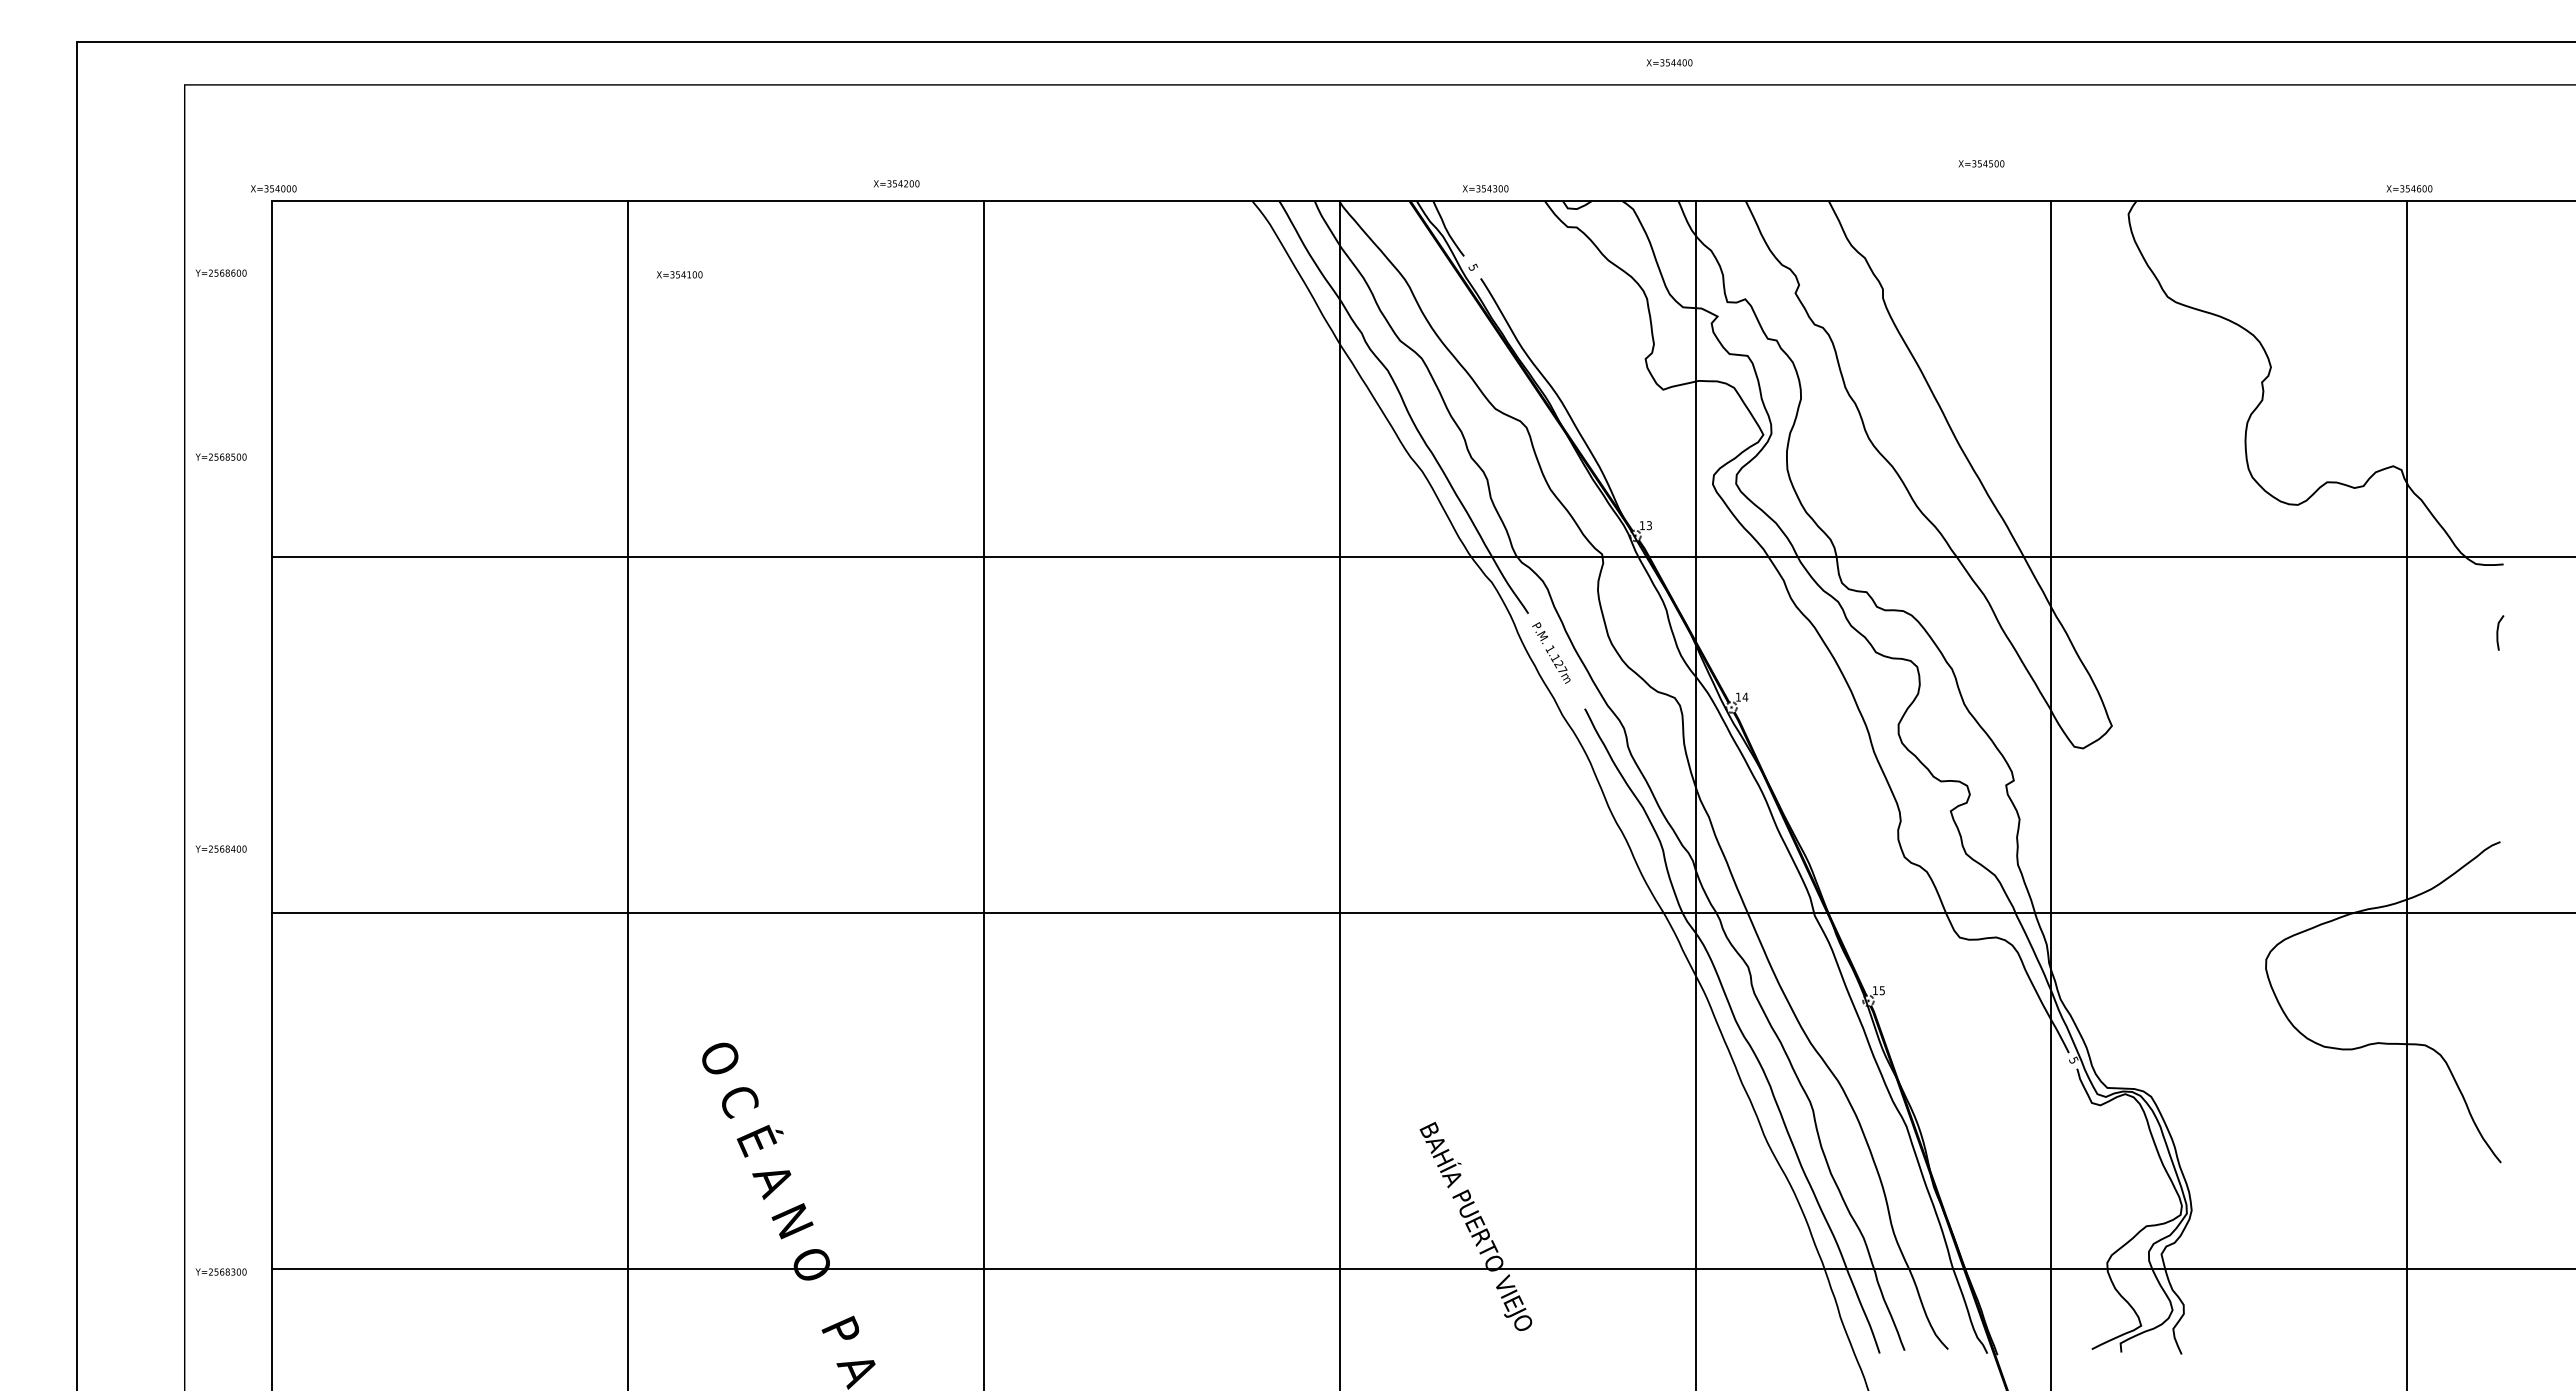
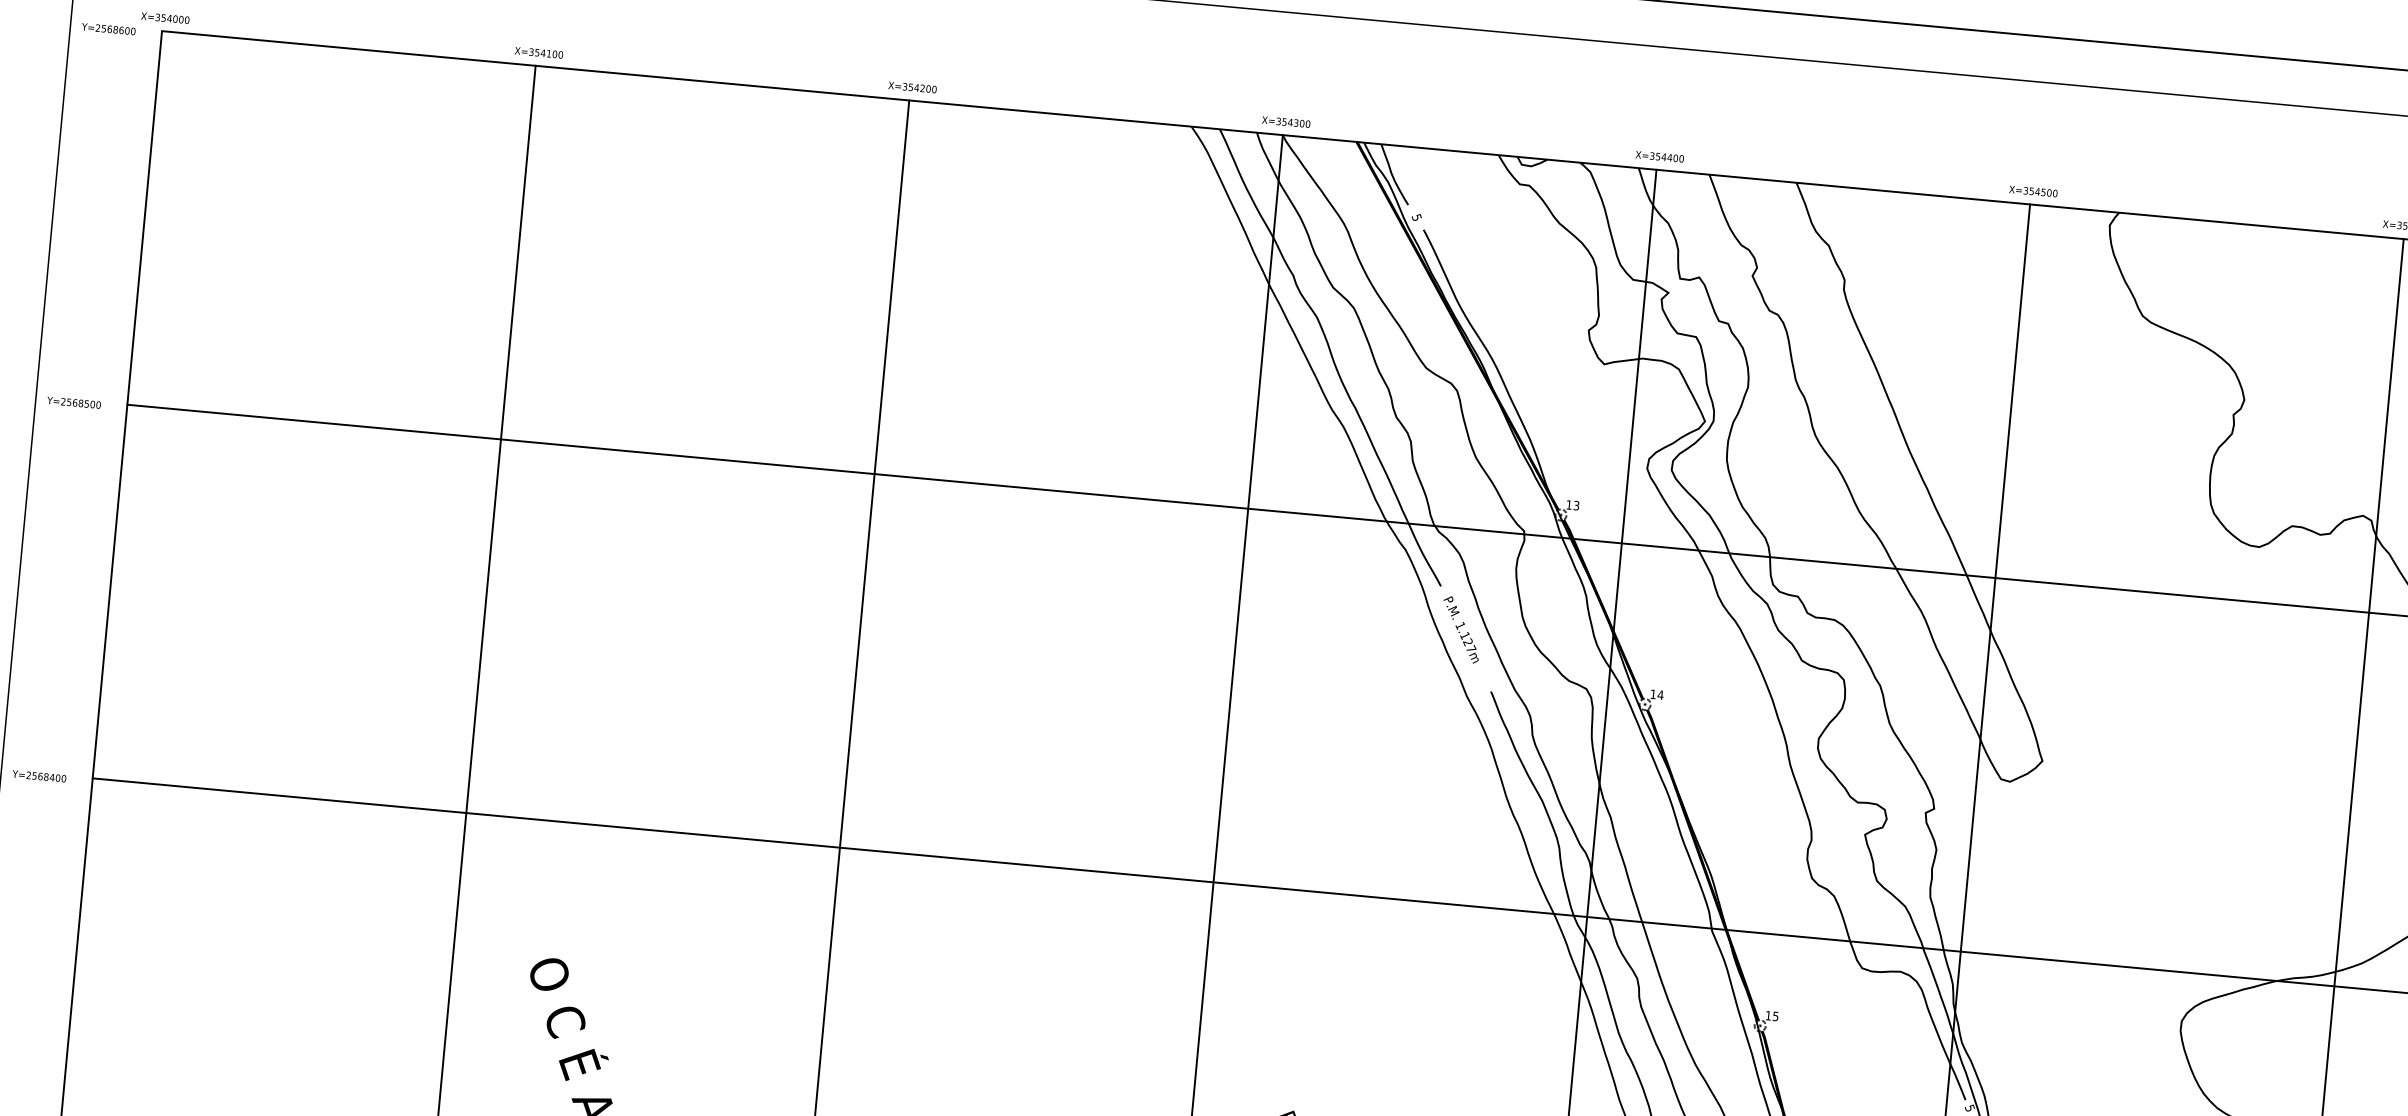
text: (1669, 62) -> (1659, 156), moved
text: (1981, 163) -> (2033, 191), moved
text: (896, 183) -> (912, 87), moved
text: (1485, 188) -> (1286, 121), moved
text: (220, 272) -> (108, 28), moved
text: (679, 274) -> (538, 52), moved
text: (220, 456) -> (73, 402), moved
text: (220, 848) -> (38, 775), moved

